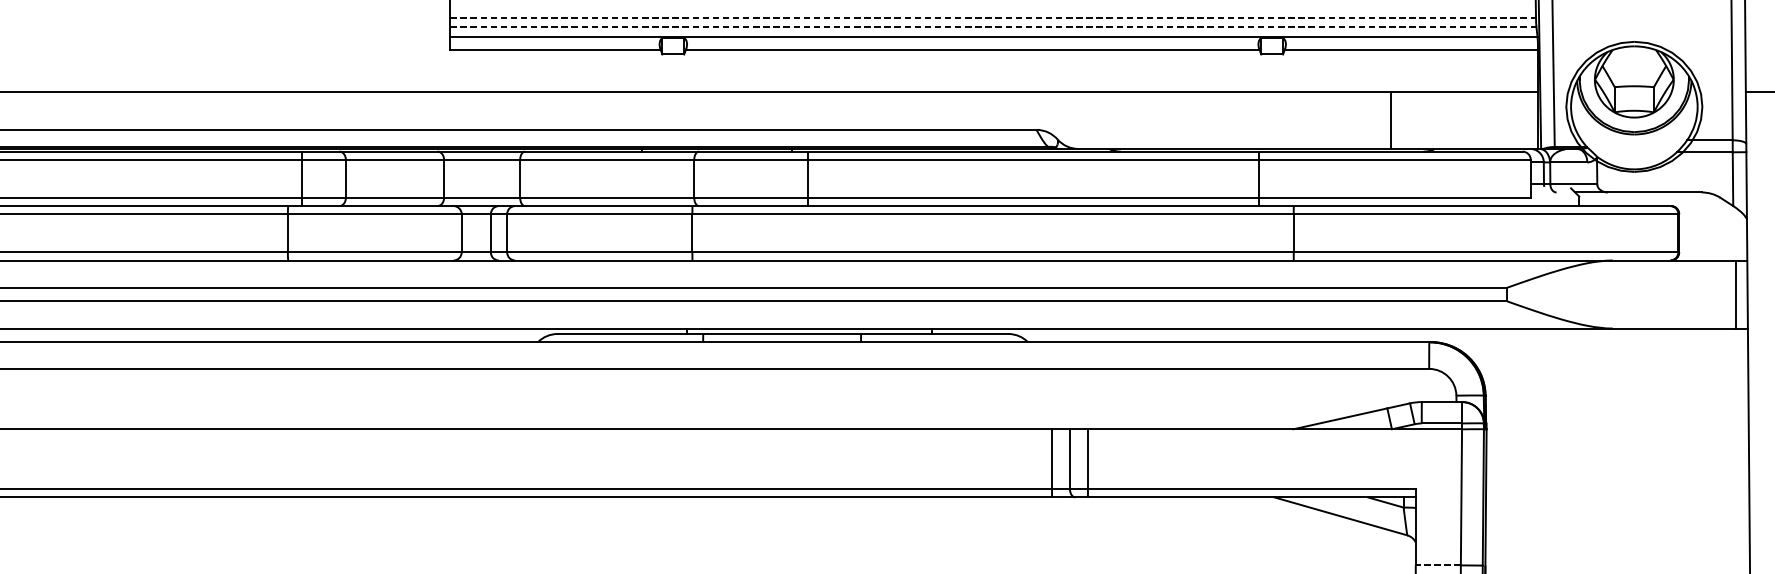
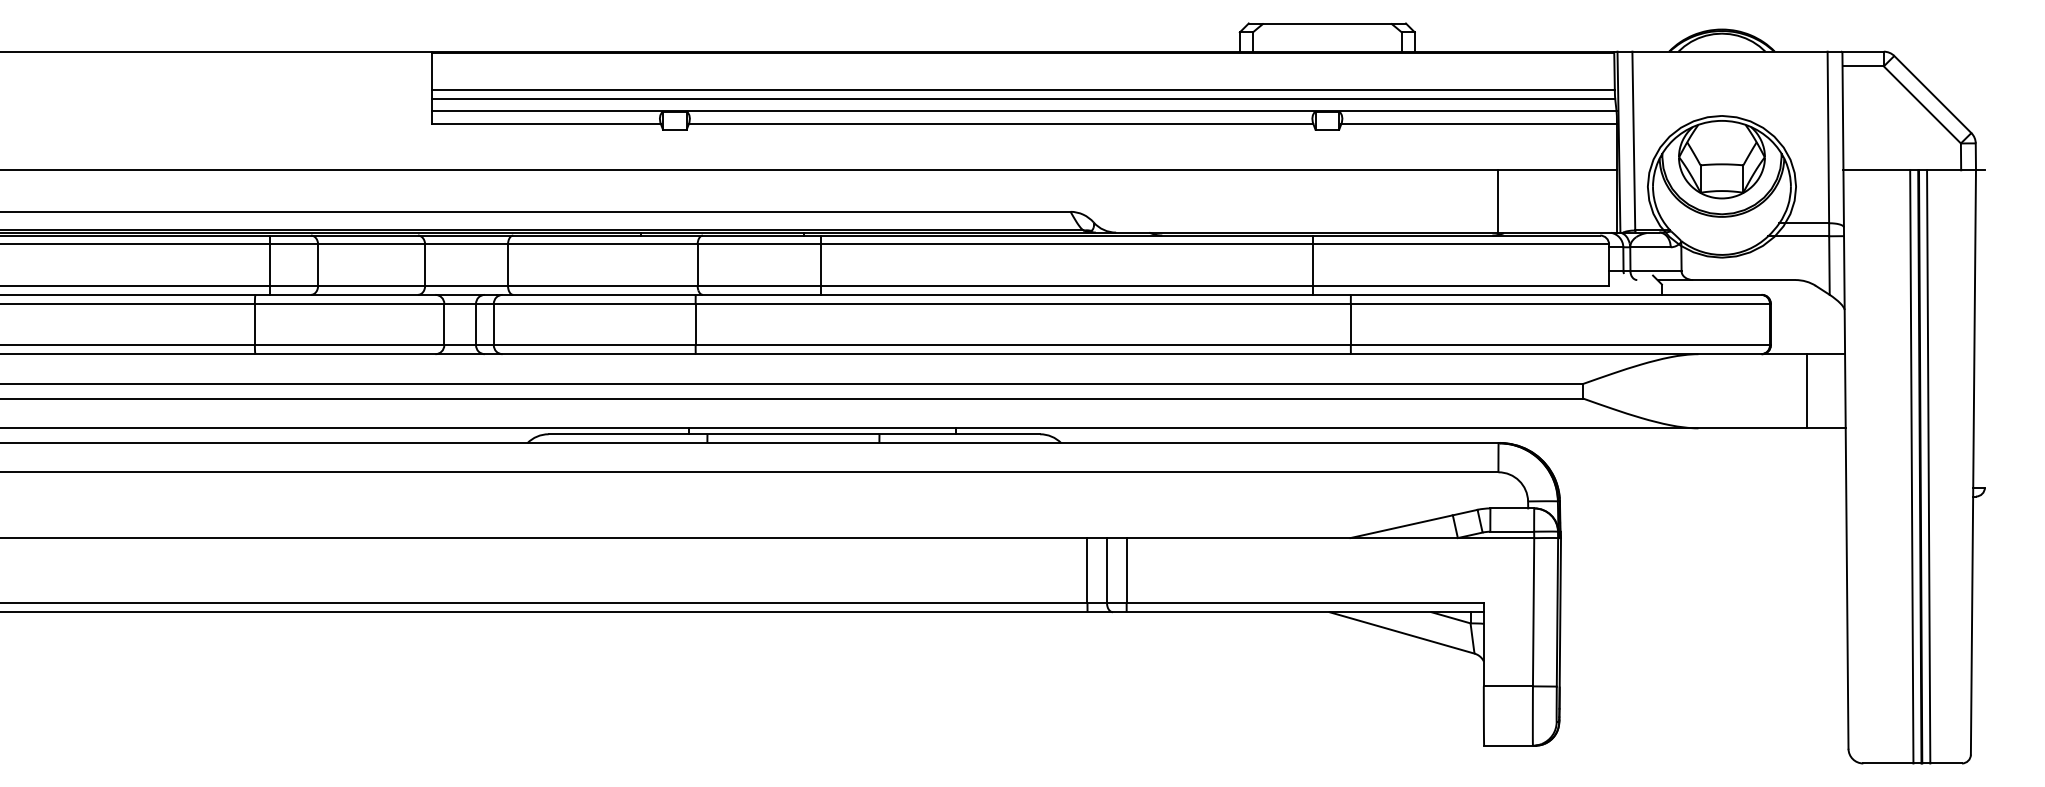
line: (993, 18) -> (1023, 90), dashed -> solid
line: (993, 26) -> (1023, 99), dashed -> solid
line: (1390, 120) -> (1498, 201), moved
line: (1735, 294) -> (1806, 391), moved
line: (1438, 565) -> (1508, 686), dashed -> solid

